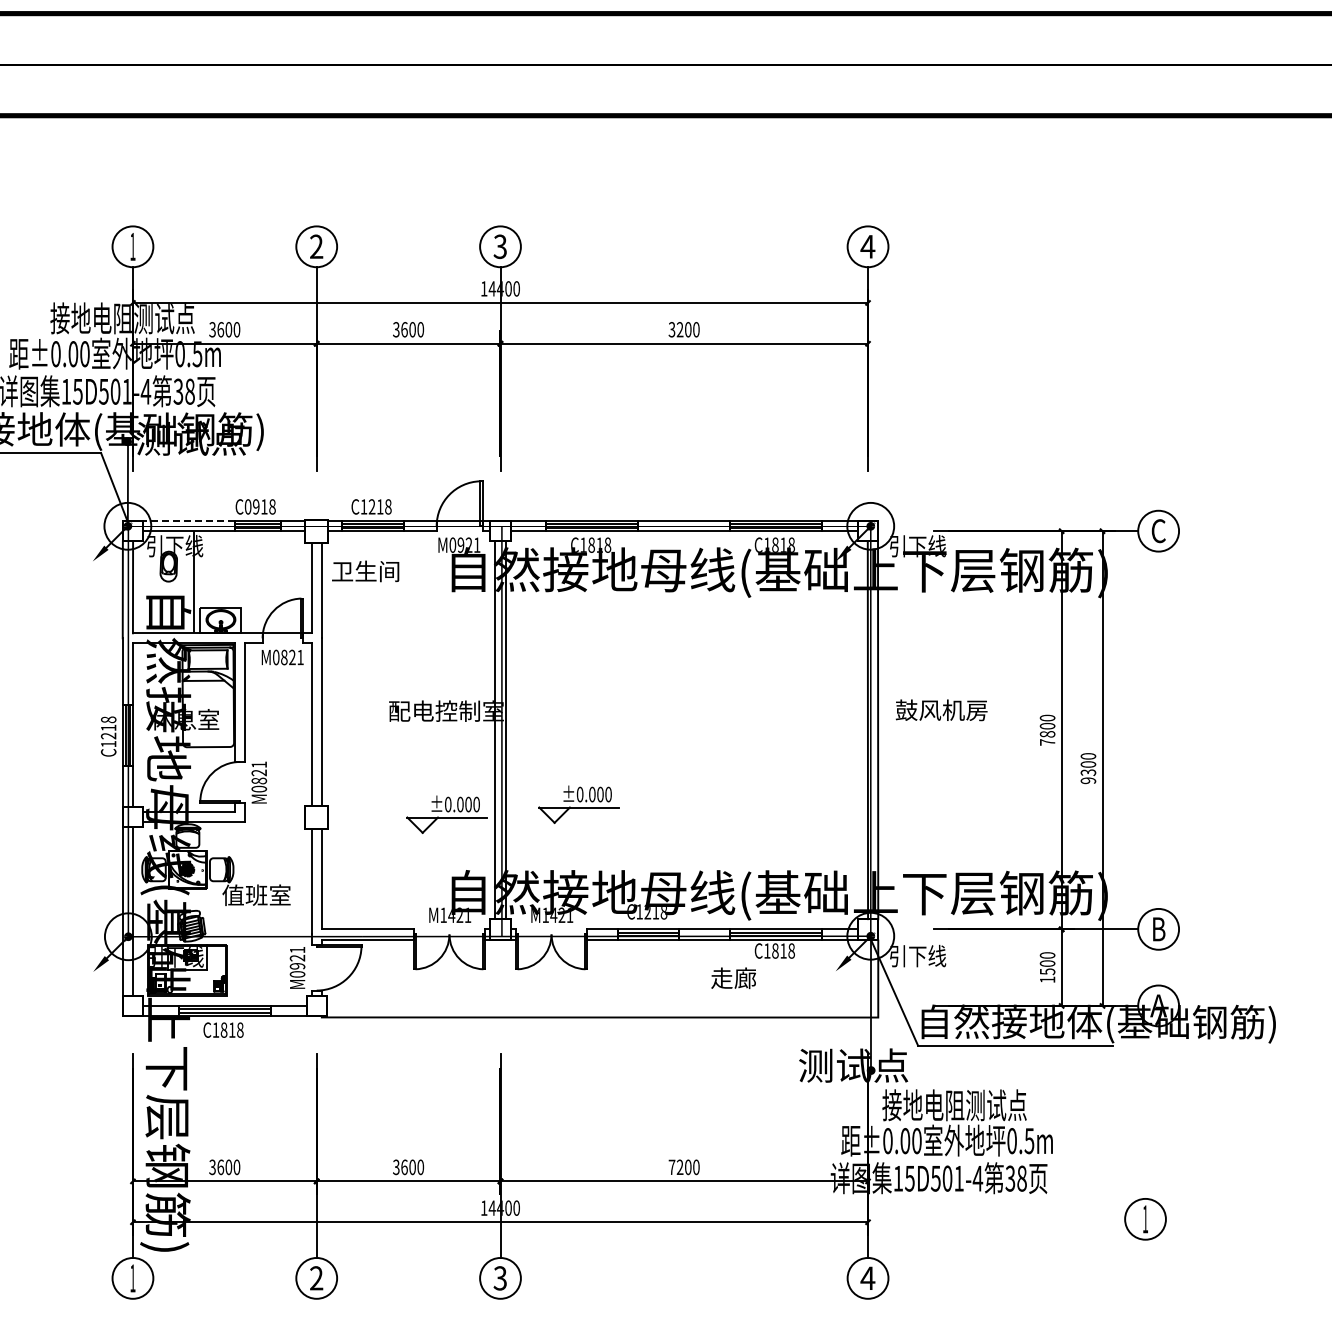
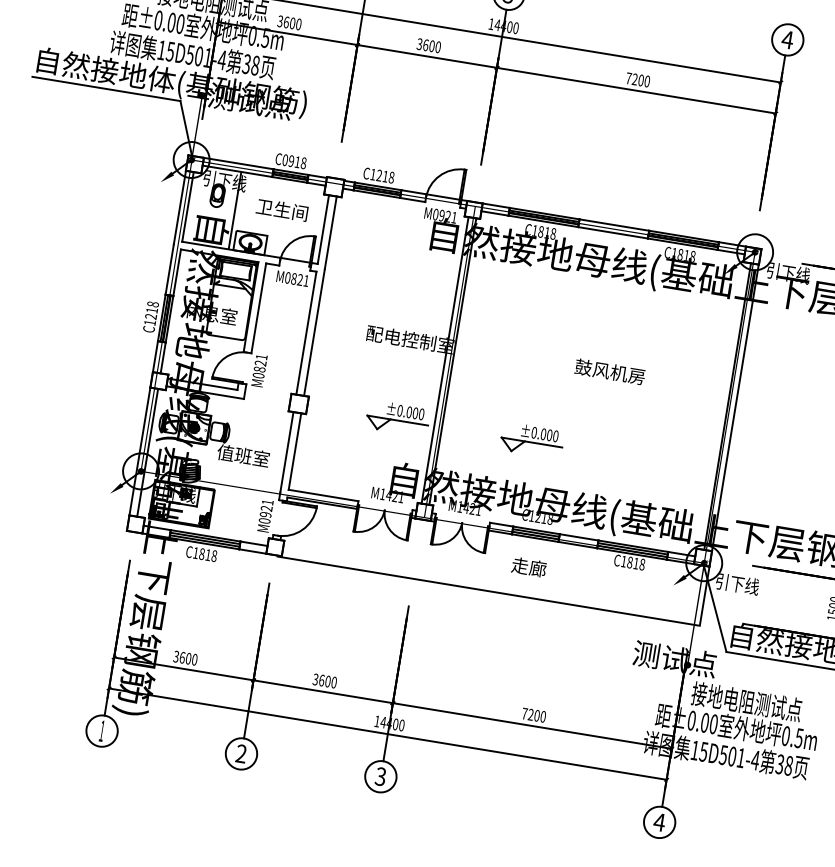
text: (671, 329) -> (628, 78), 3200 -> 7200
line: (189, 520) -> (239, 163), dashed -> solid
text: (365, 571) -> (282, 210), moved
text: (941, 710) -> (609, 371), moved
part: (578, 804) -> (531, 440), moved
text: (733, 978) -> (528, 567), moved

